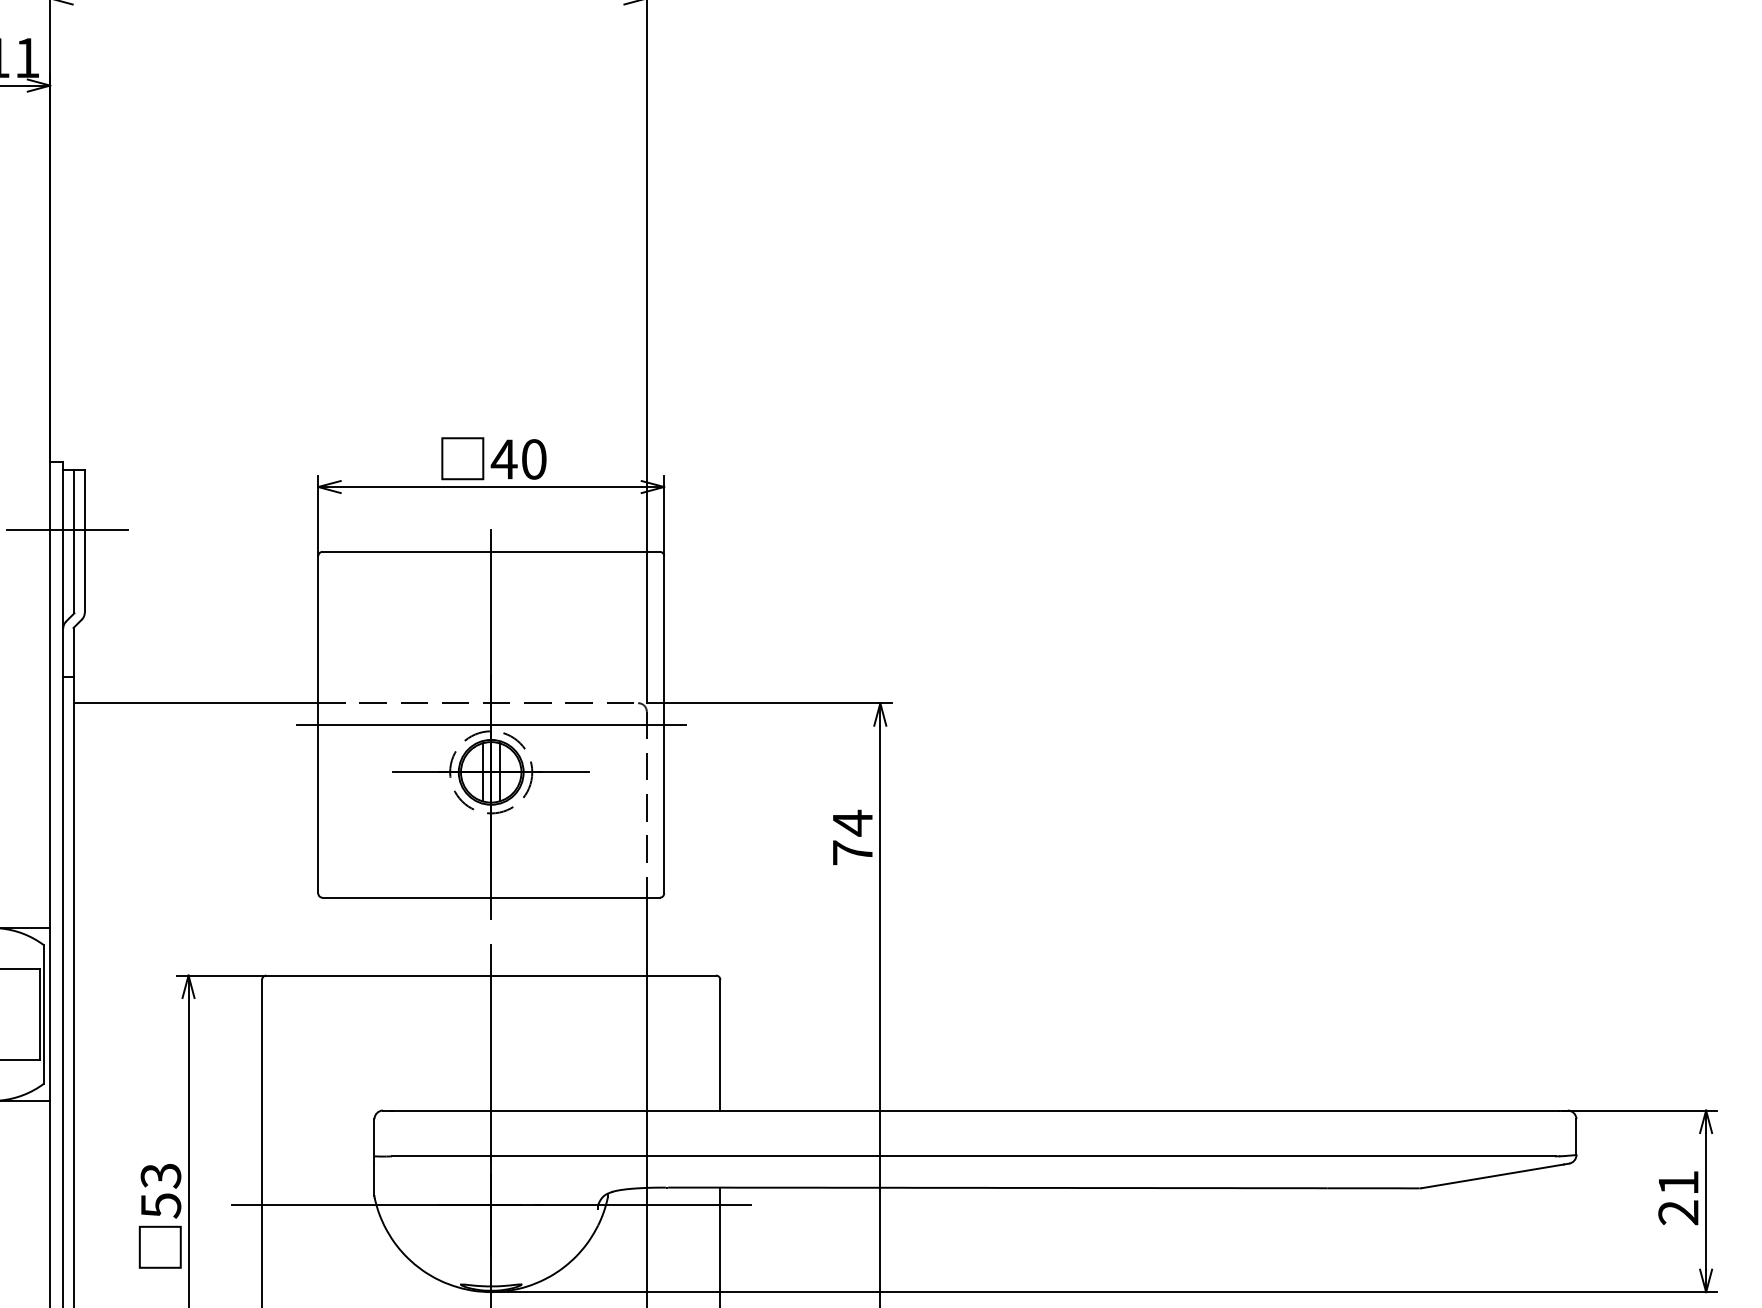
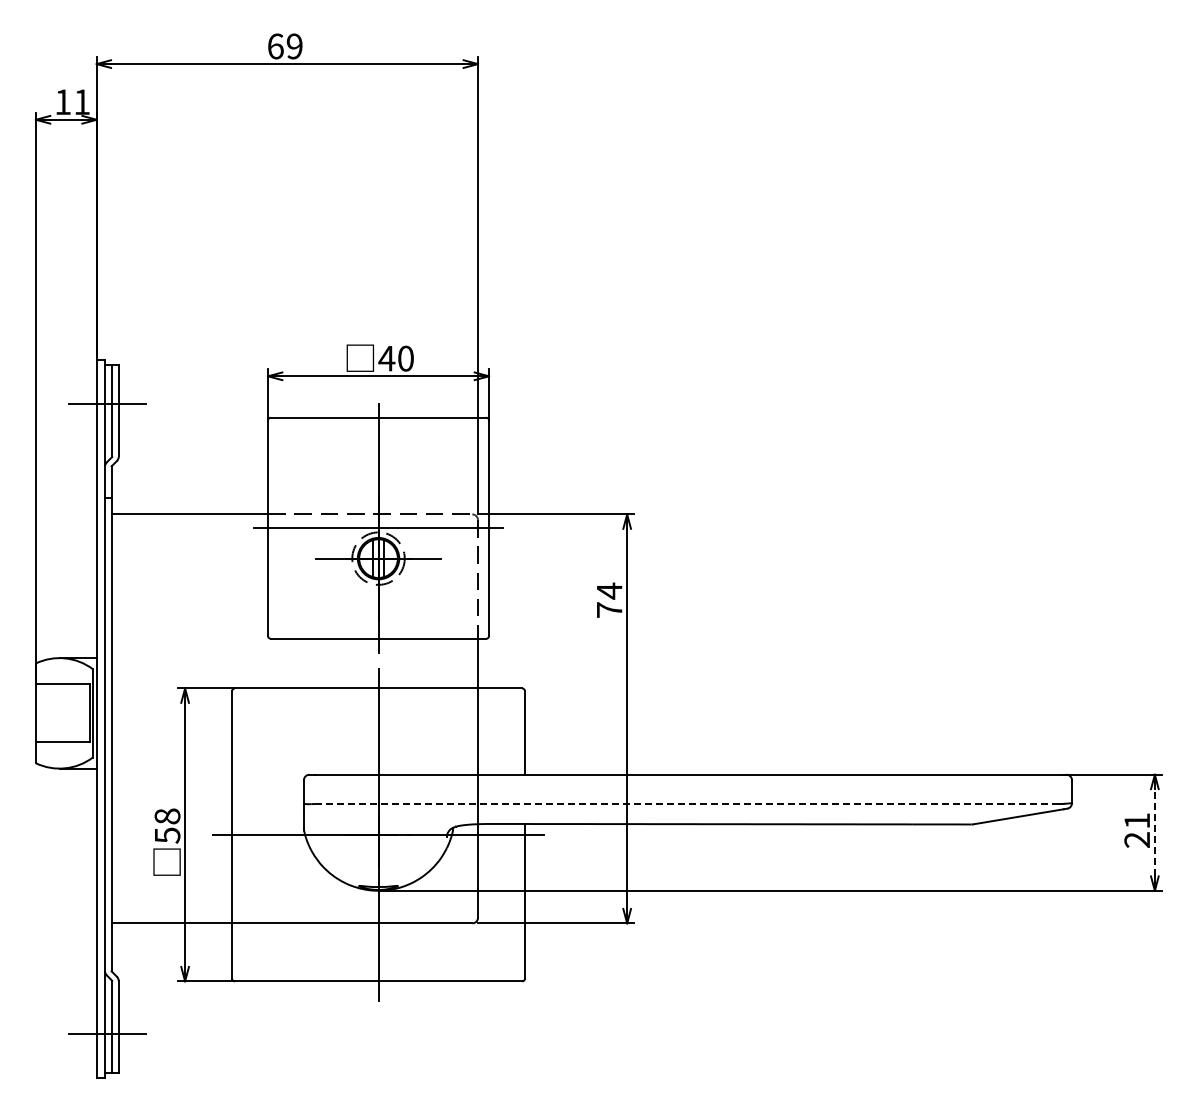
line: (973, 1157) -> (686, 804), solid -> dashed
text: (160, 1175) -> (167, 816), 53 -> 58
line: (1705, 1200) -> (1154, 832), solid -> dashed

